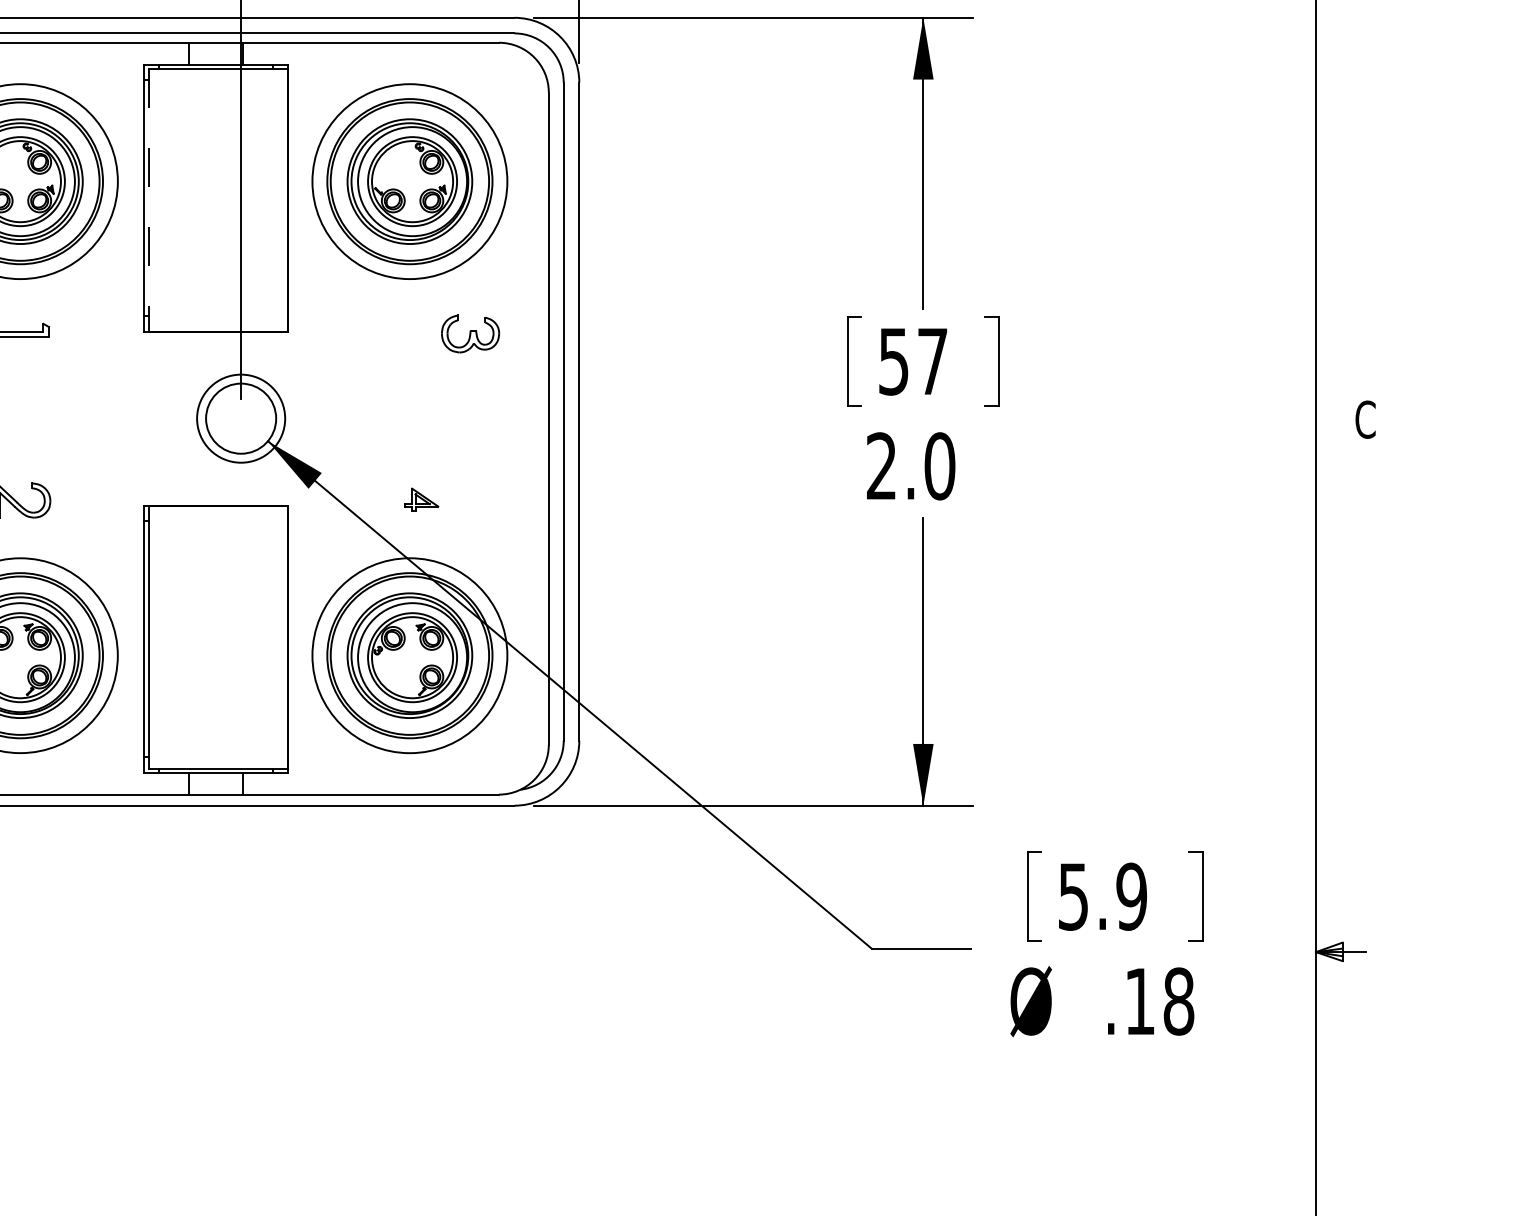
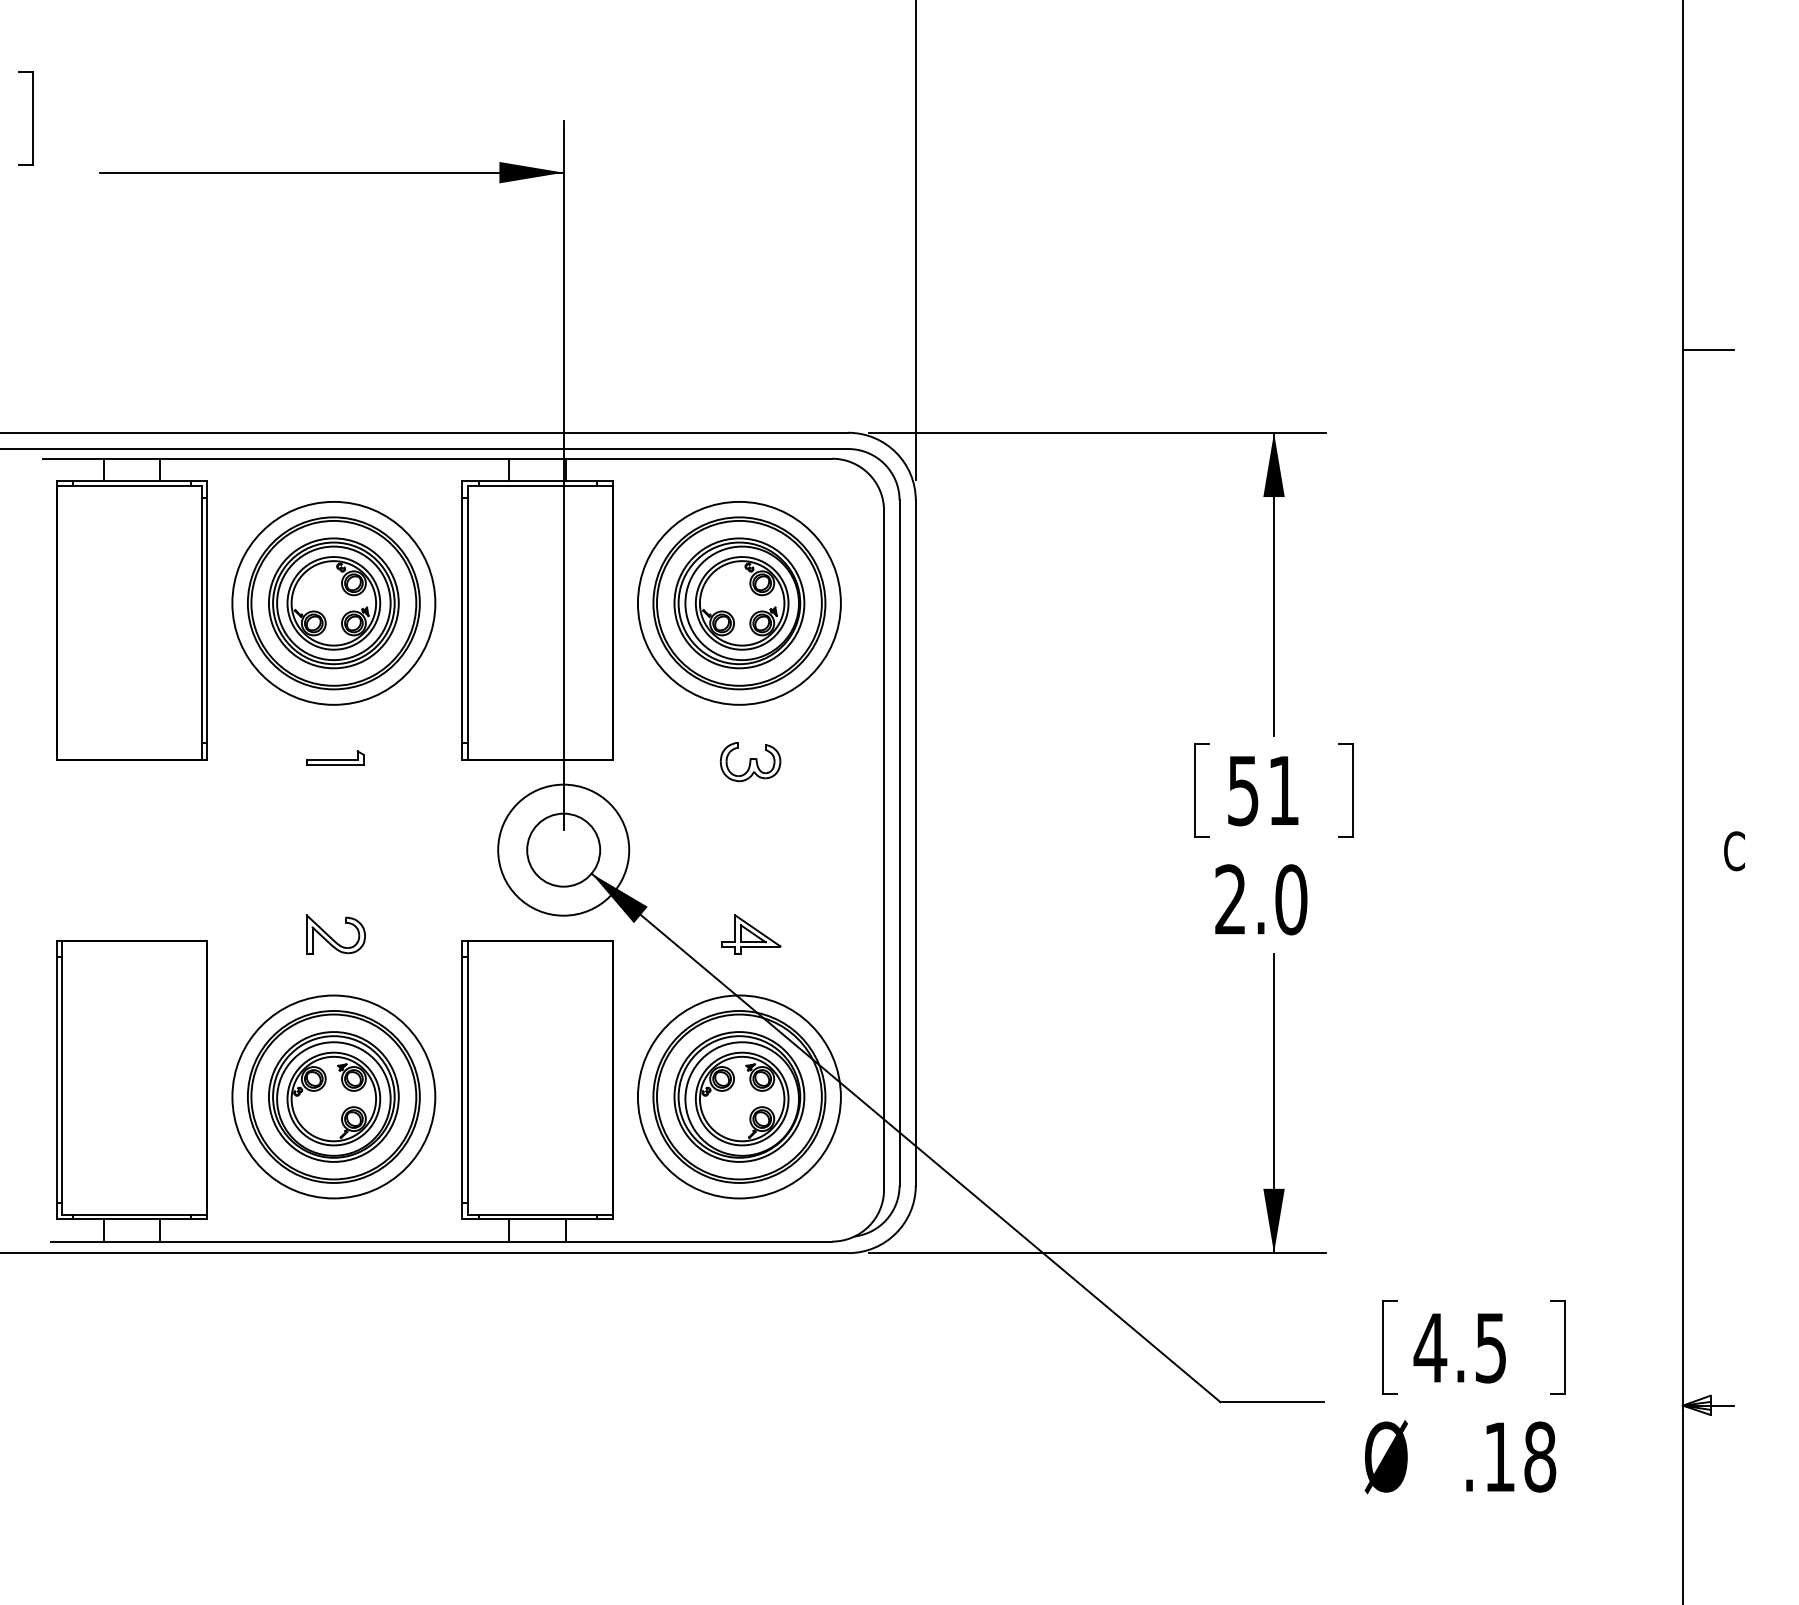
line: (148, 200) -> (467, 623), dashed -> solid
part: (470, 334) -> (750, 762), moved
text: (932, 361) -> (1283, 790), 57 -> 51
circle: (240, 418) -> (563, 849), size x1.43
part: (421, 499) -> (751, 934), size x1.67
text: (1101, 896) -> (1459, 1347), 5.9 -> 4.5

